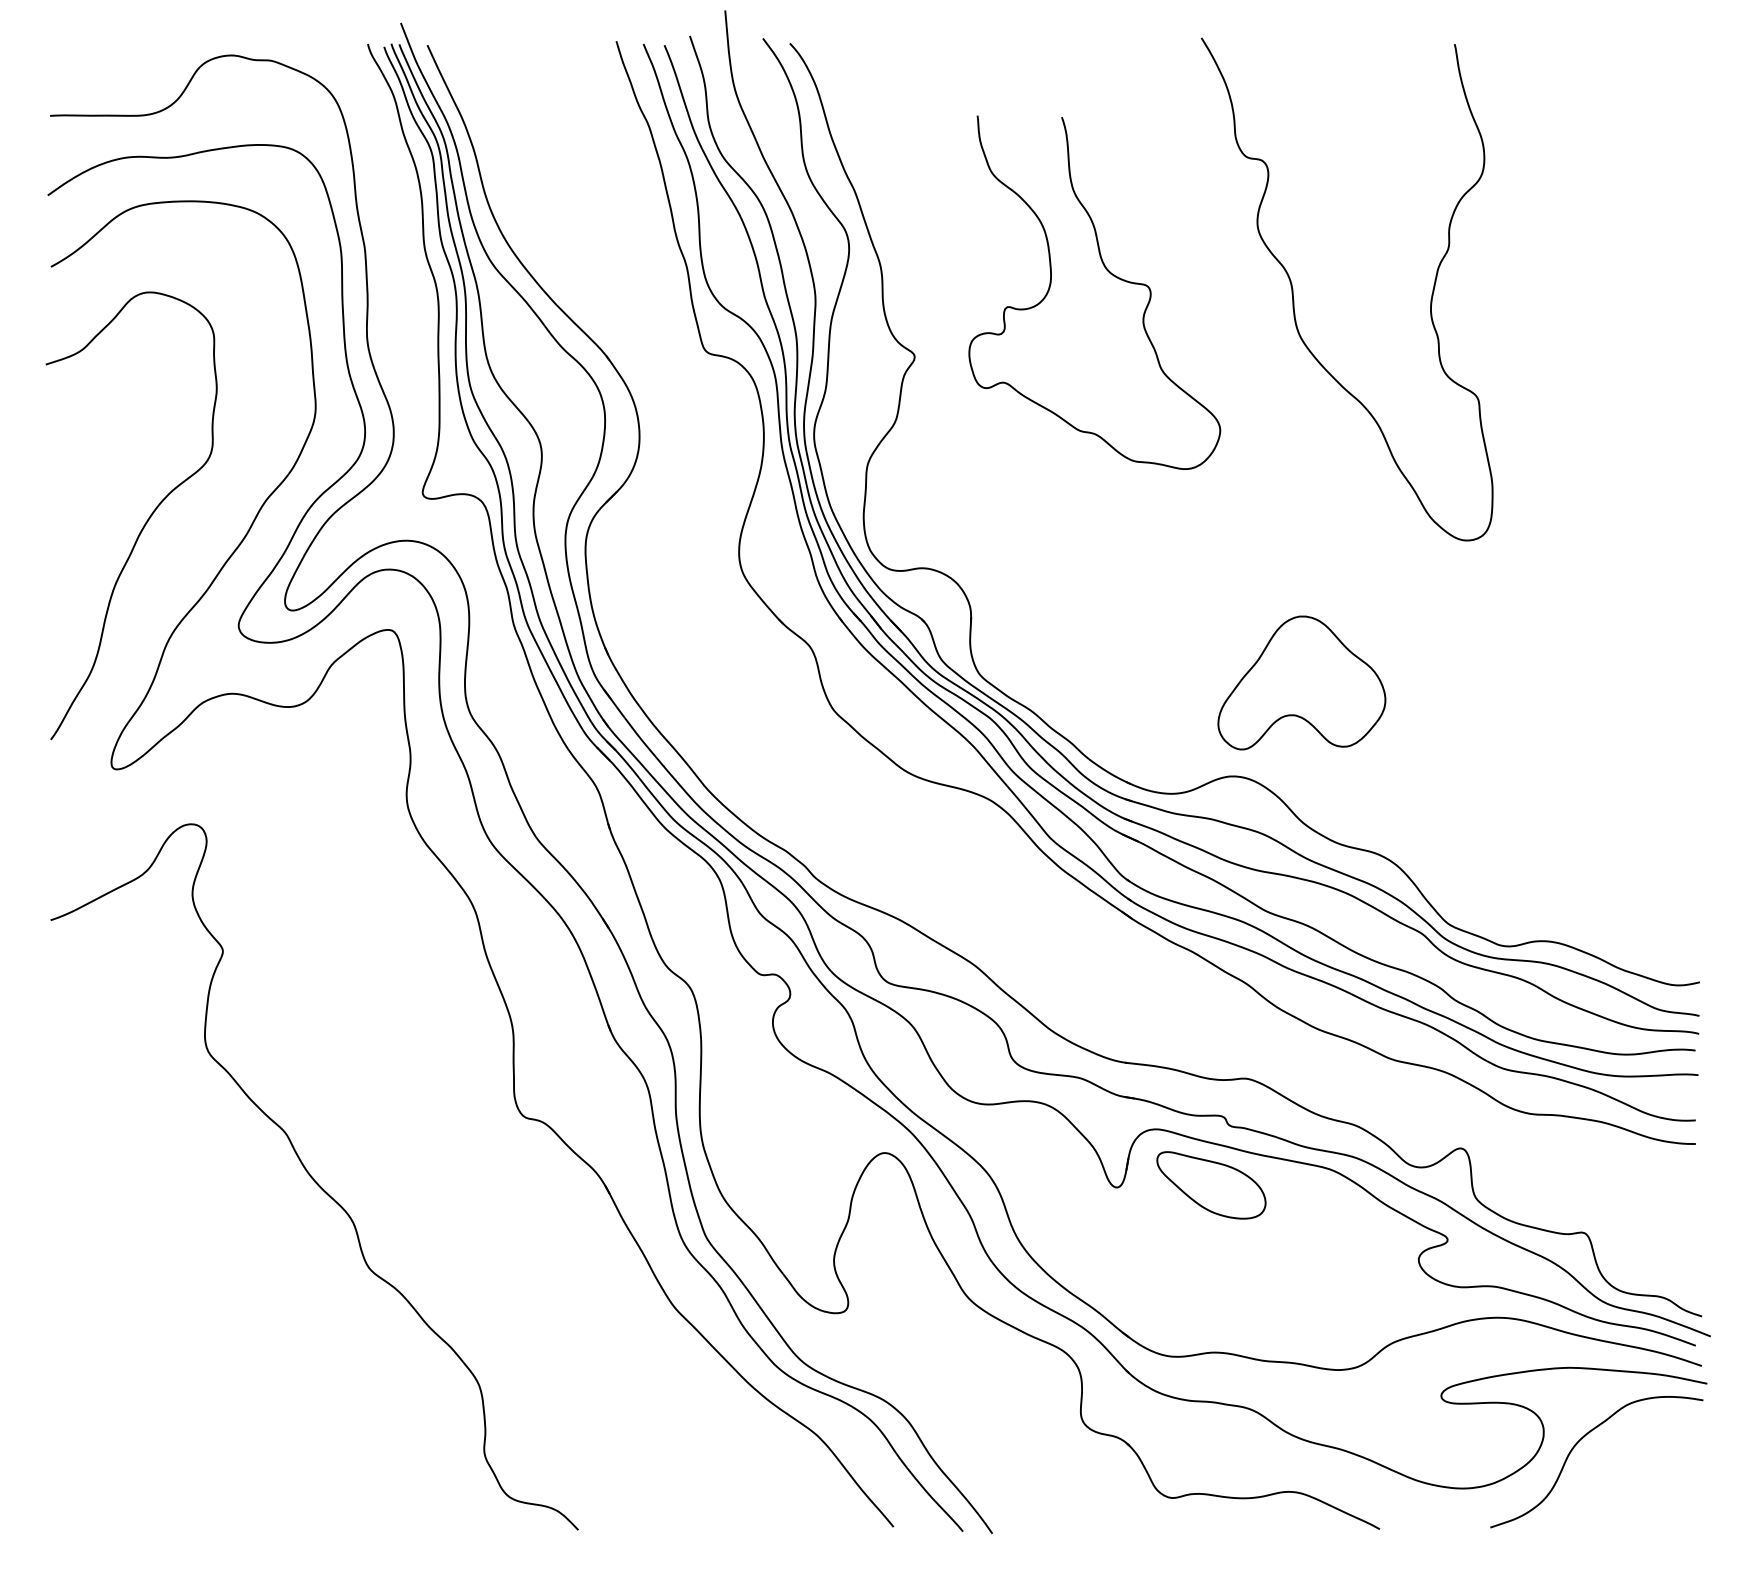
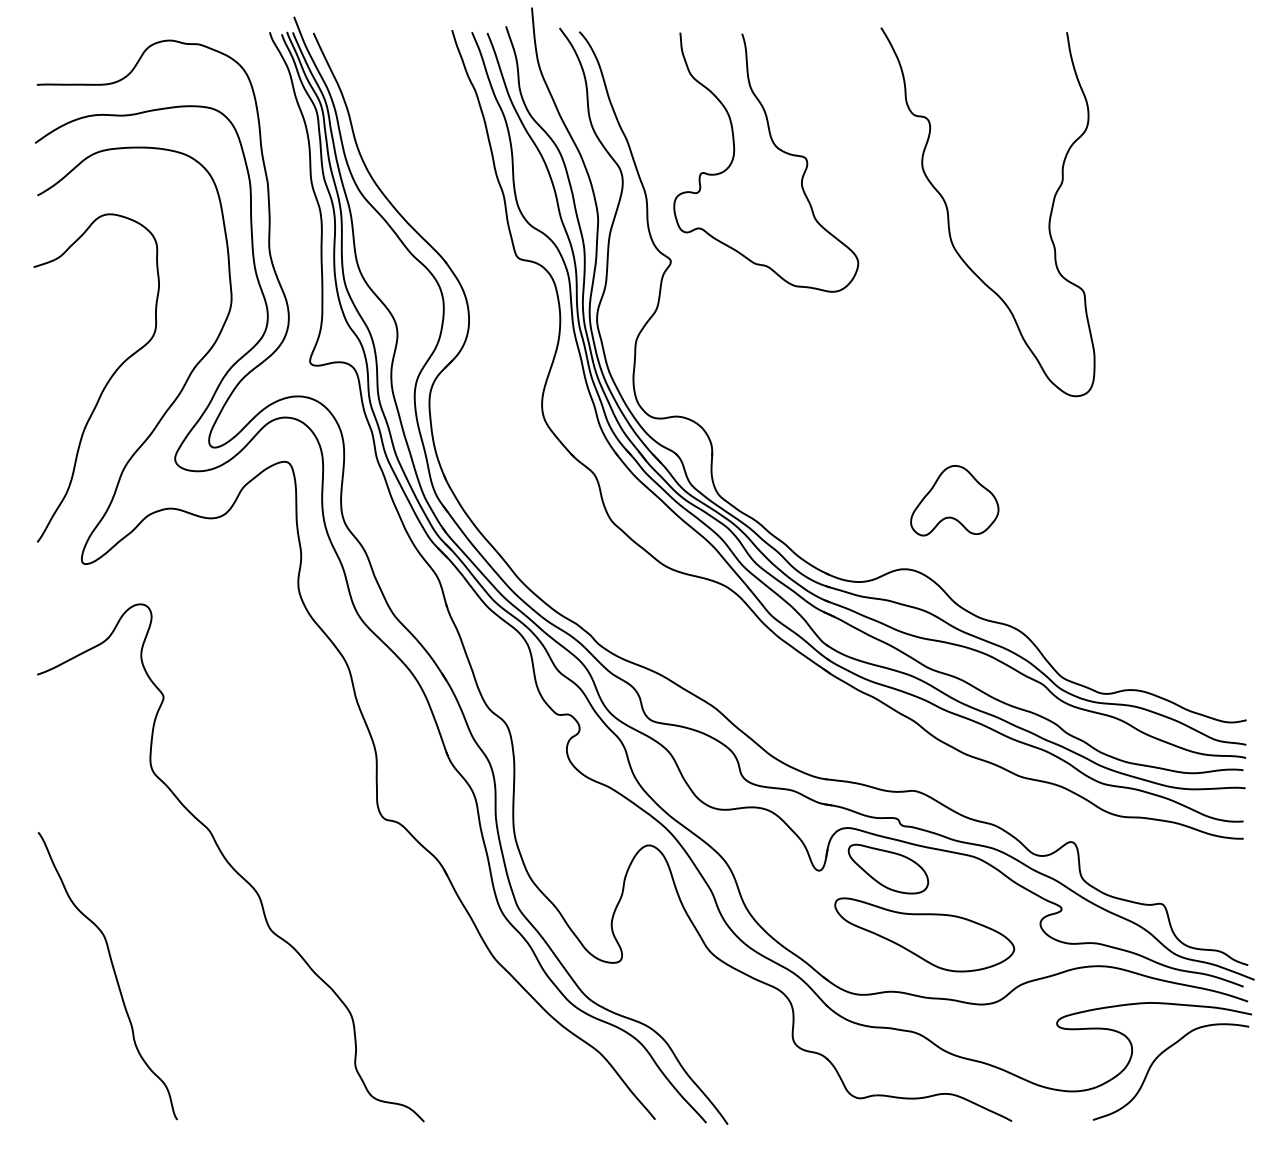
curve: (1110, 274) -> (777, 149), moved
part: (1301, 682) -> (954, 500), size x0.71
part: (1260, 1274) -> (924, 934), added
curve: (155, 1327) -> (114, 973), added

